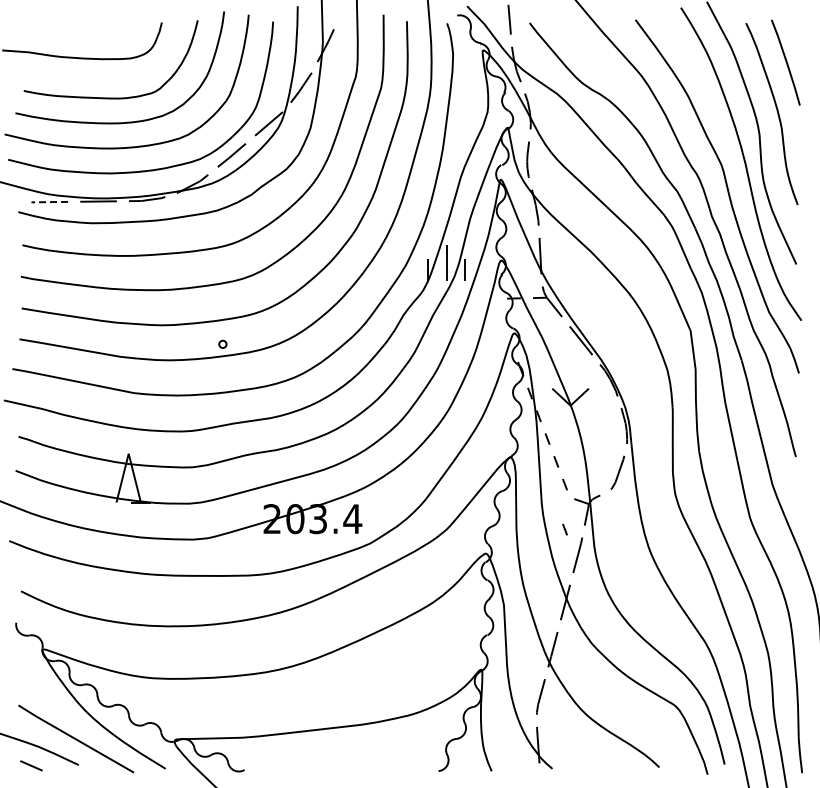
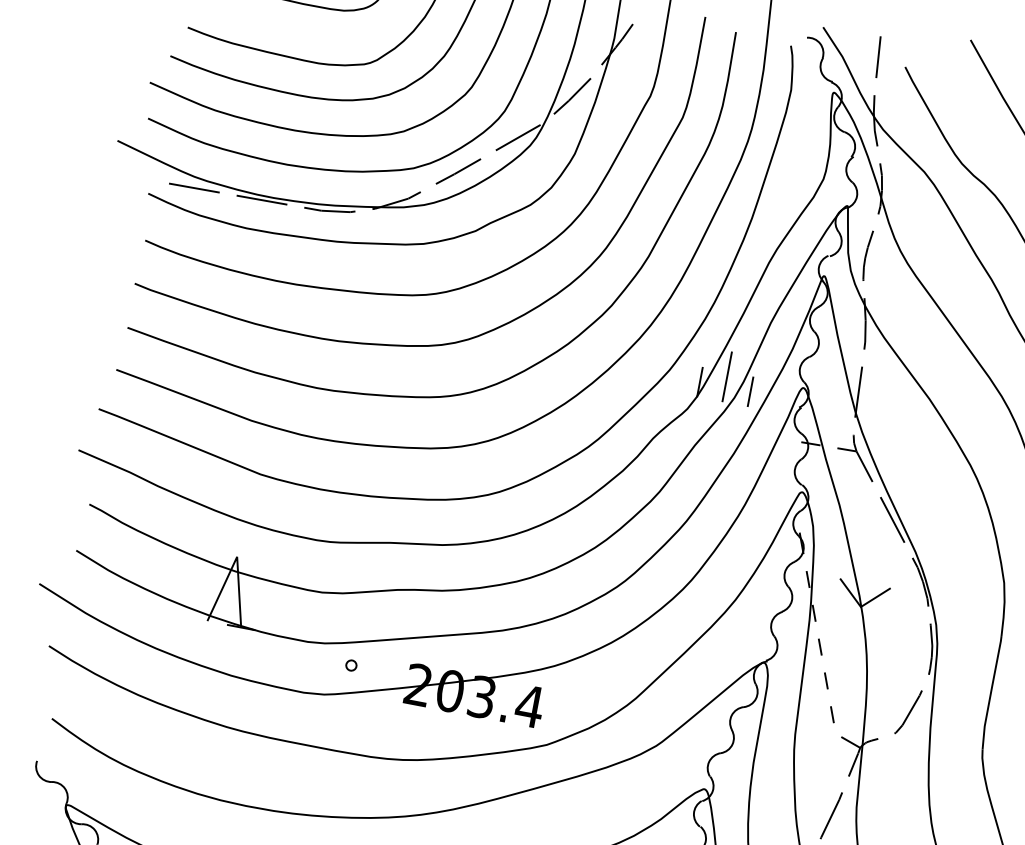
line: (49, 202) -> (193, 188), dashed -> solid
part: (222, 343) -> (351, 664), moved
line: (564, 529) -> (819, 776), removed

